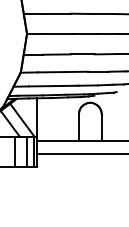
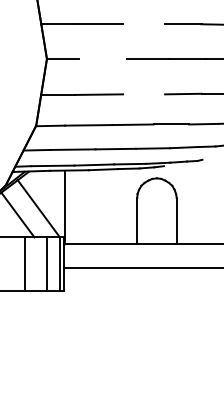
line: (82, 13) -> (143, 23), removed
line: (59, 34) -> (103, 59), removed
line: (82, 54) -> (143, 94), removed

